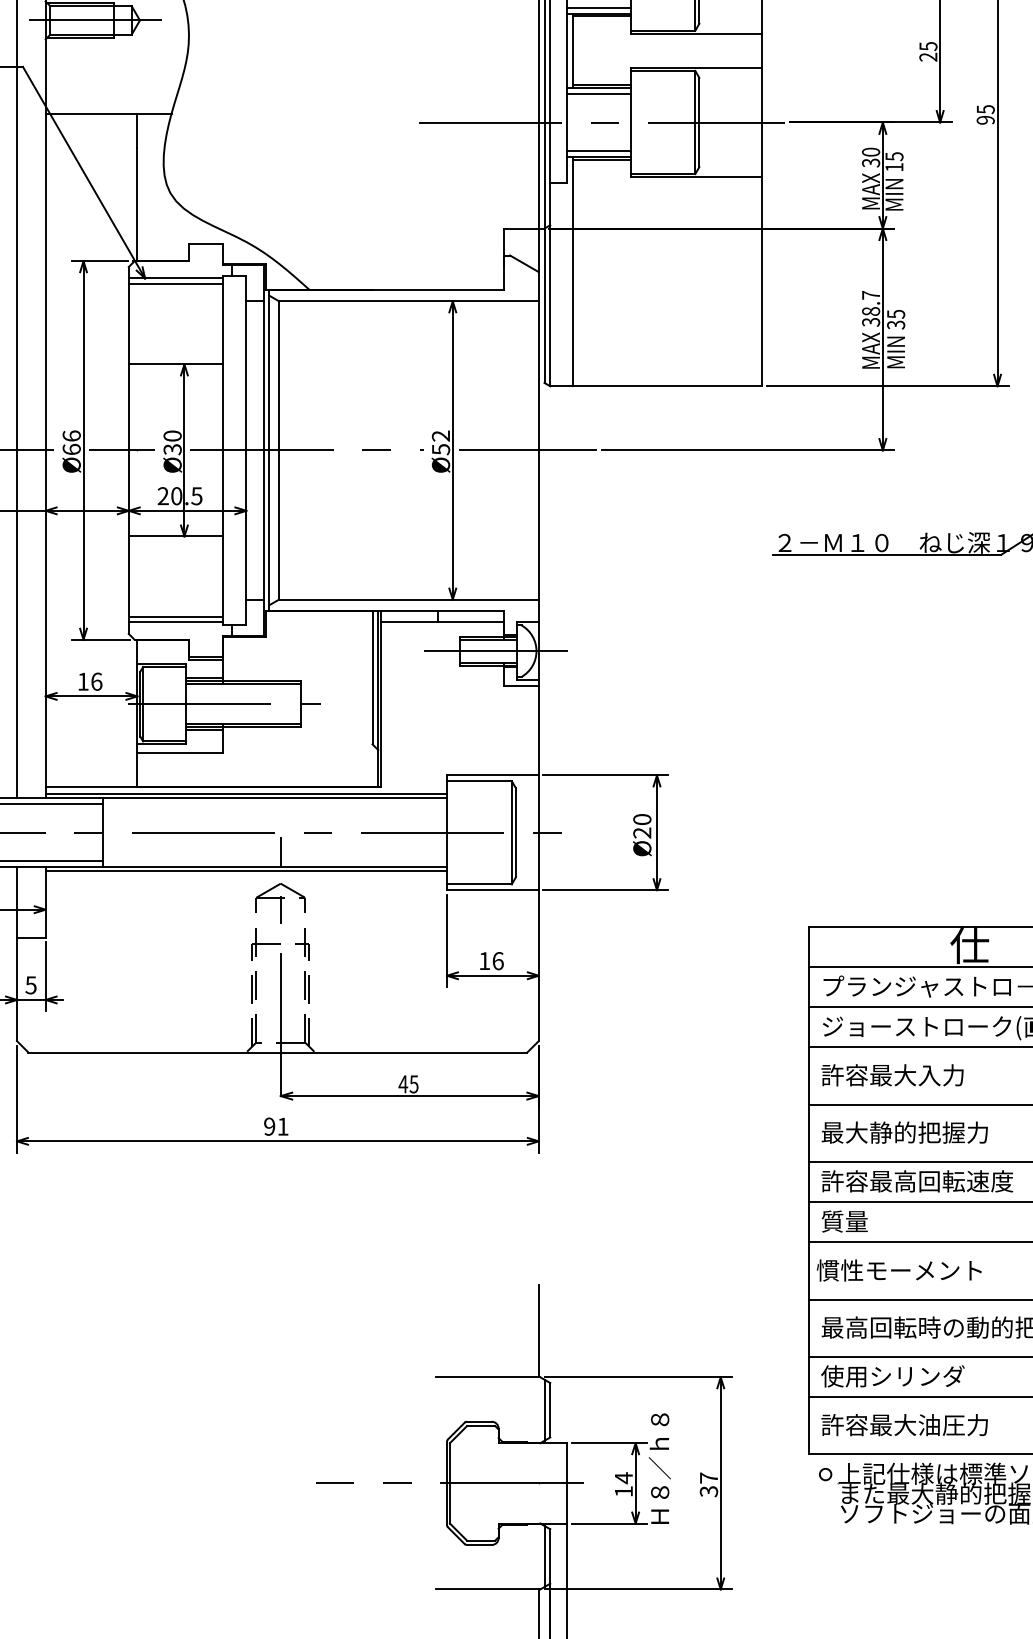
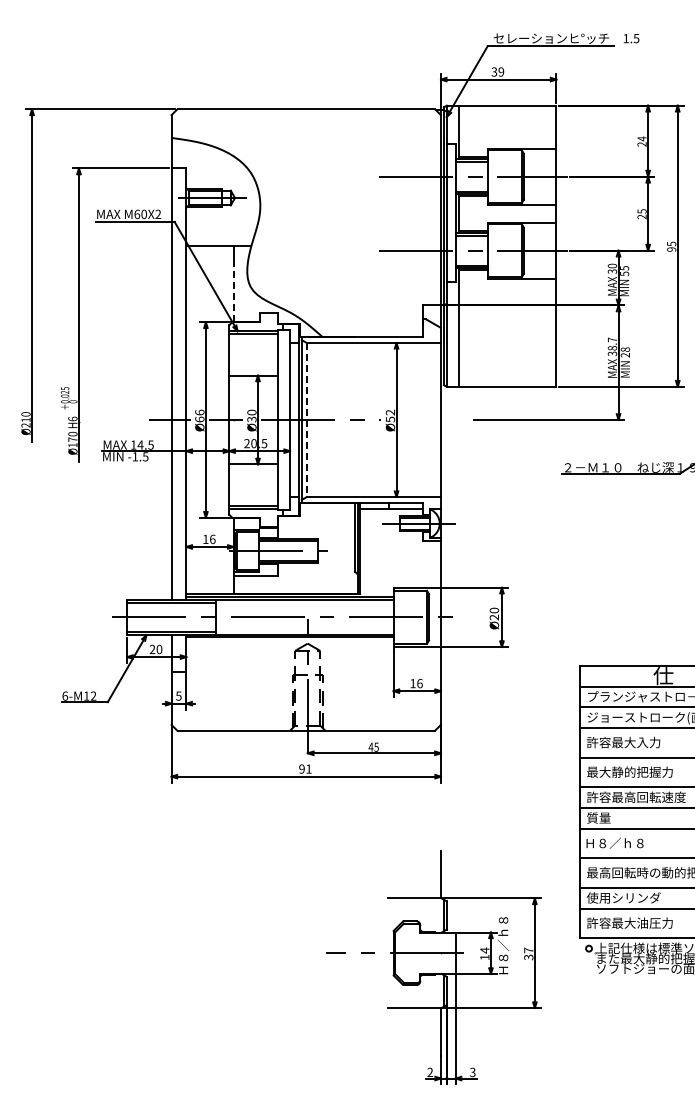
text: (894, 166) -> (624, 273), 15 -> 55
line: (136, 203) -> (233, 292), solid -> dashed
text: (896, 319) -> (625, 352), 35 -> 28
line: (278, 451) -> (306, 420), solid -> dashed
line: (528, 451) -> (435, 420), removed
text: (898, 1268) -> (626, 842), 慣性モーメント -> Ｈ８／ｈ８

